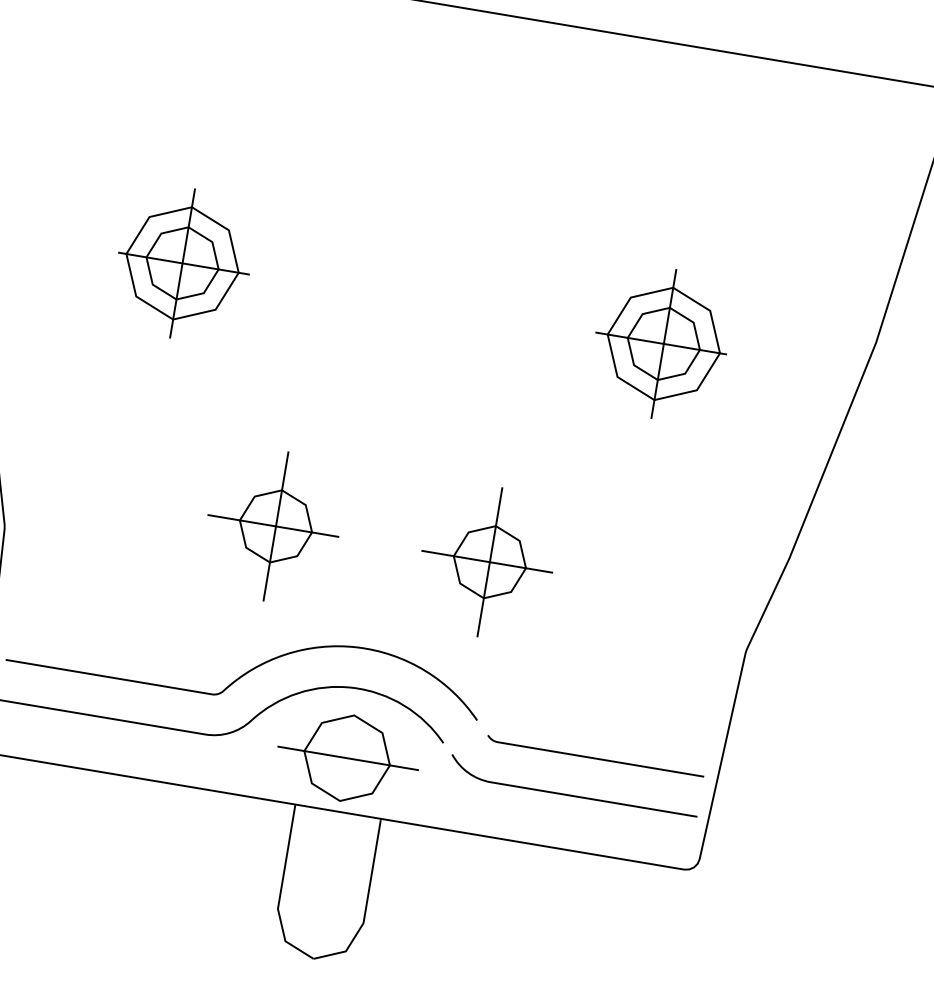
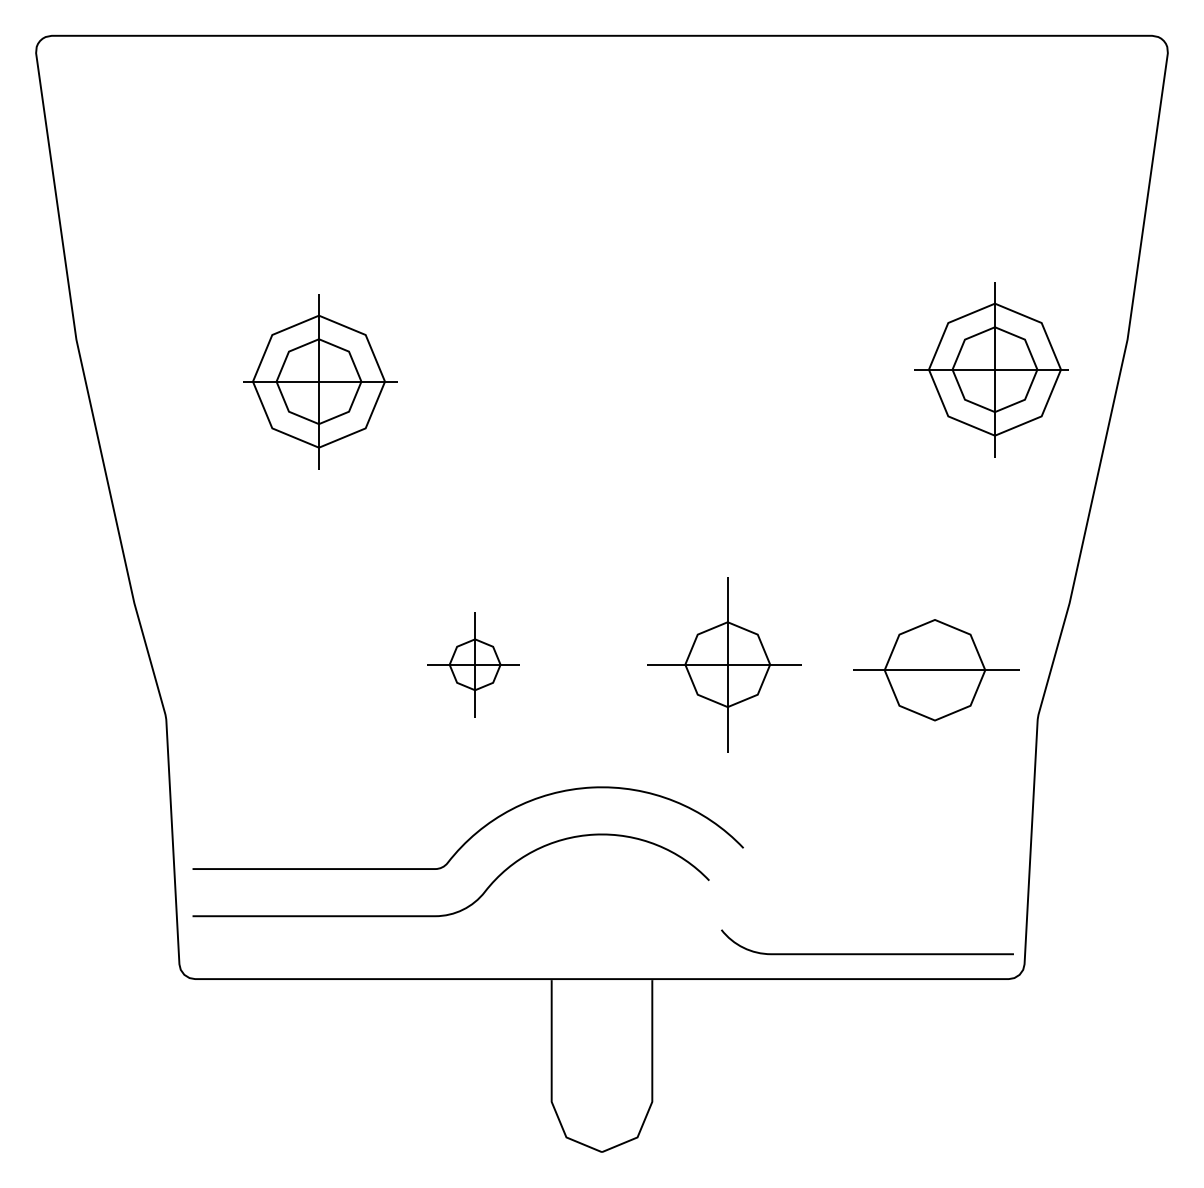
part: (660, 343) -> (991, 369), moved
part: (273, 525) -> (473, 664), size x0.6
curve: (595, 757) -> (885, 868), removed
part: (348, 758) -> (936, 670), moved
curve: (573, 795) -> (867, 953), moved

